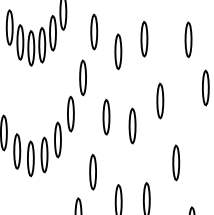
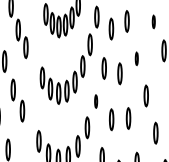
part: (188, 39) -> (153, 21), size x0.6
part: (159, 100) -> (136, 58), size x0.6
part: (91, 172) -> (95, 101), size x0.6

